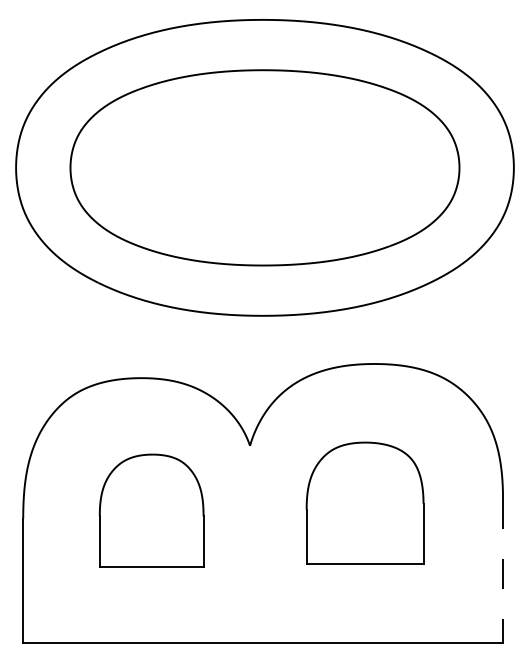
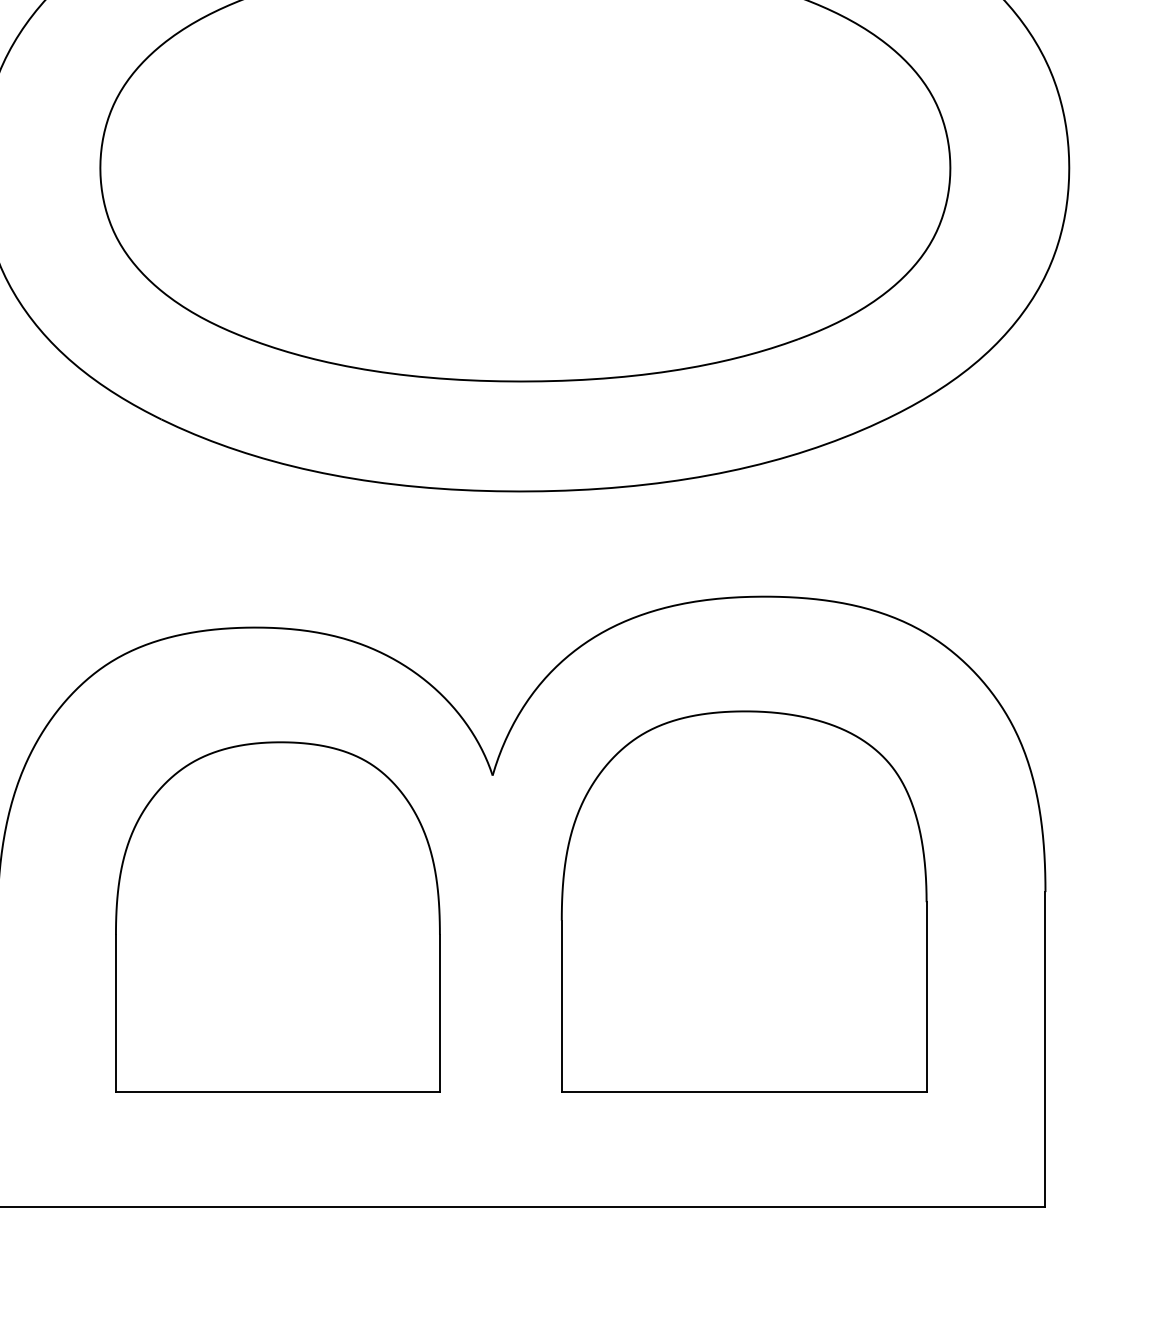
part: (364, 503) -> (742, 901), size x1.43
part: (151, 510) -> (277, 916), size x1.43
line: (503, 571) -> (1046, 1050), dashed -> solid

